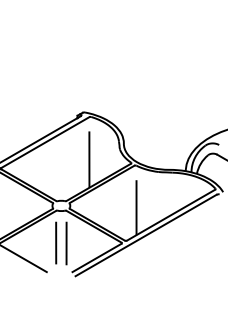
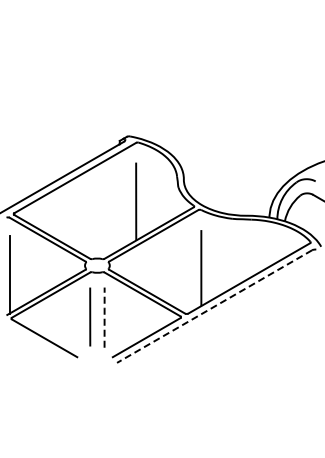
line: (146, 235) -> (214, 306), solid -> dashed
line: (66, 242) -> (104, 316), solid -> dashed

